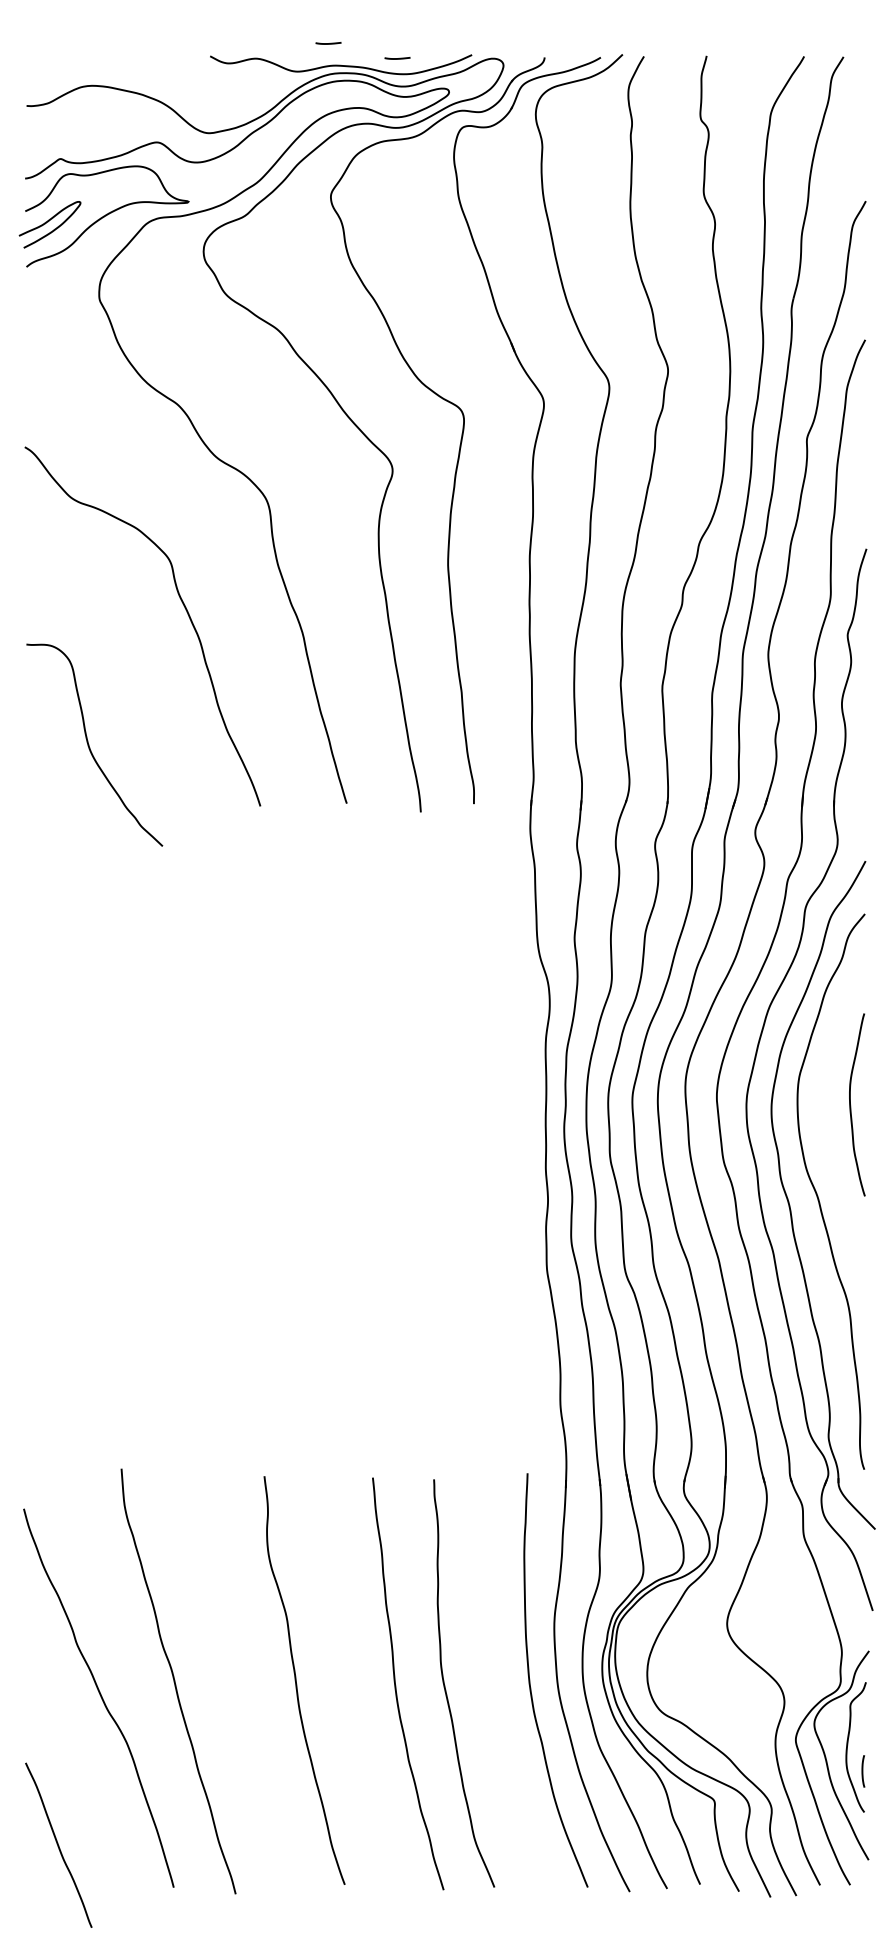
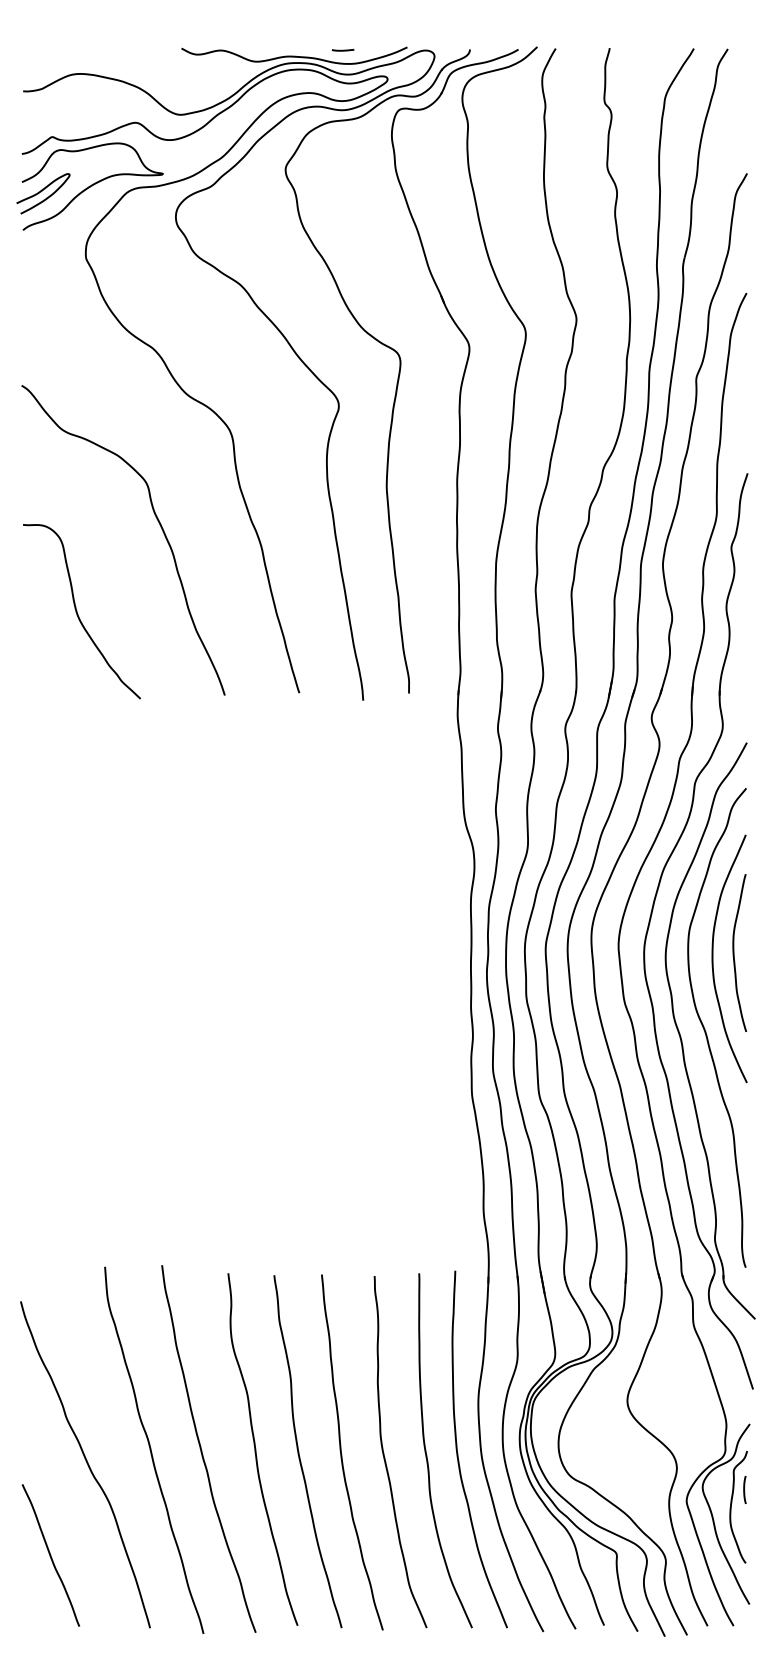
line: (328, 43) -> (283, 37), removed
curve: (89, 744) -> (77, 611), moved
curve: (826, 1111) -> (713, 958), added
curve: (234, 1682) -> (202, 1451), added
curve: (494, 1683) -> (426, 1452), added
curve: (347, 1686) -> (299, 1454), added
curve: (863, 1771) -> (745, 1490), moved
curve: (58, 1844) -> (50, 1554), moved

